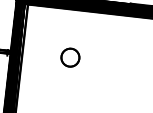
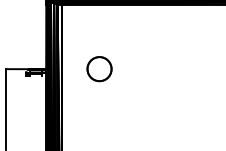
part: (70, 57) -> (99, 69), moved

